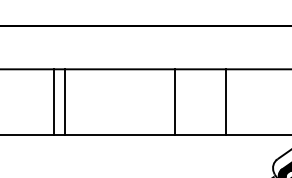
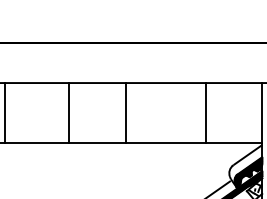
line: (54, 101) -> (68, 112), moved
line: (65, 101) -> (5, 112), moved
line: (175, 101) -> (126, 112), moved
line: (226, 101) -> (205, 112), moved

